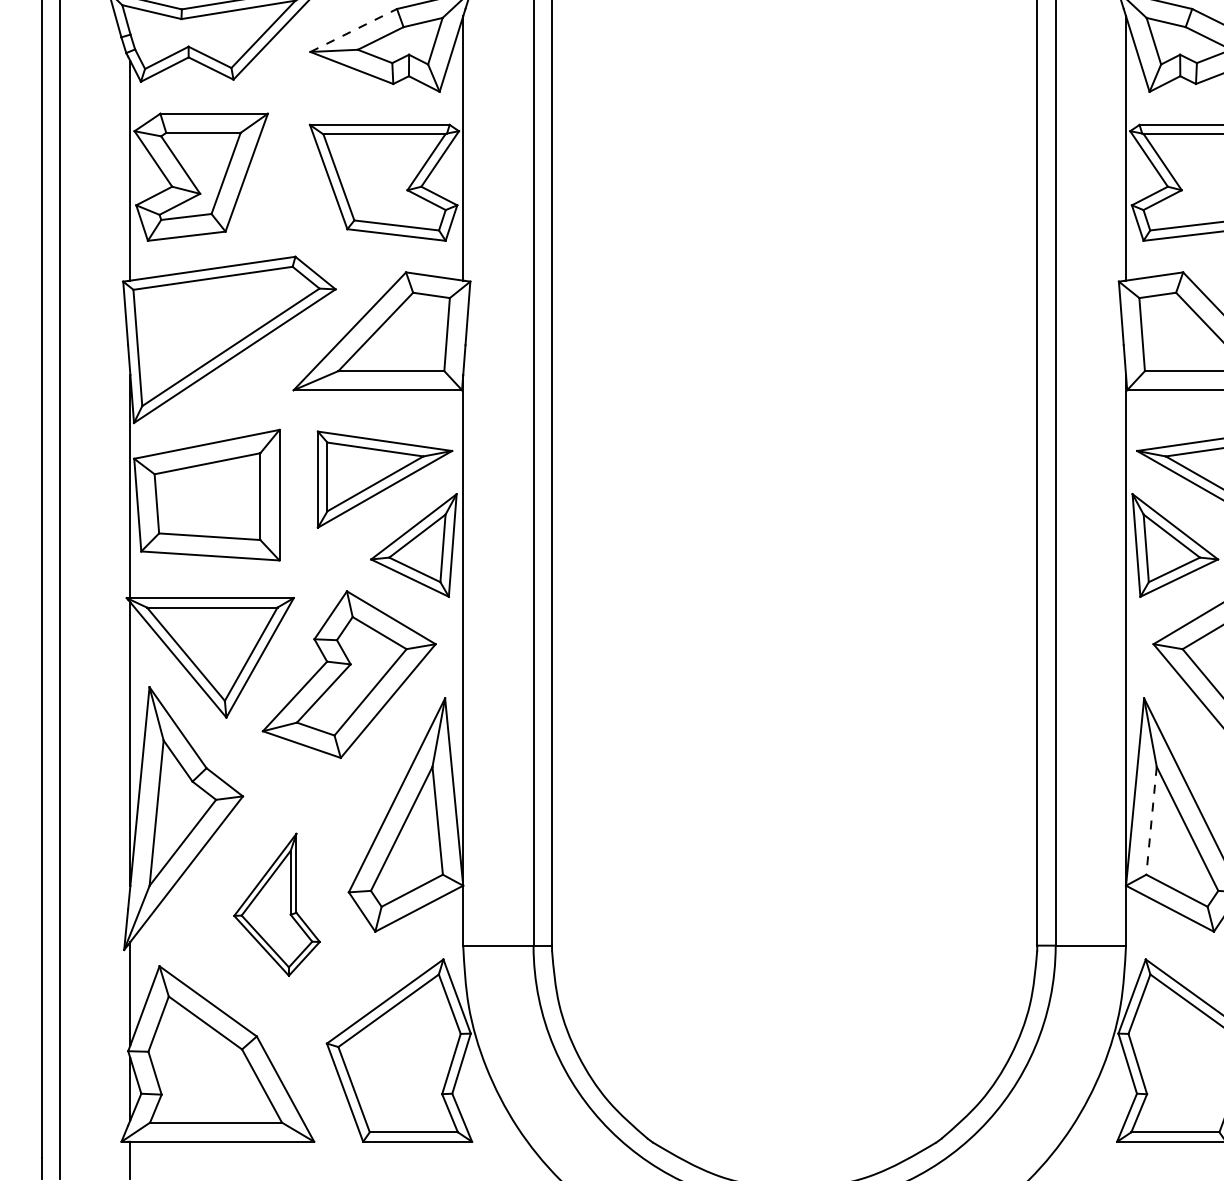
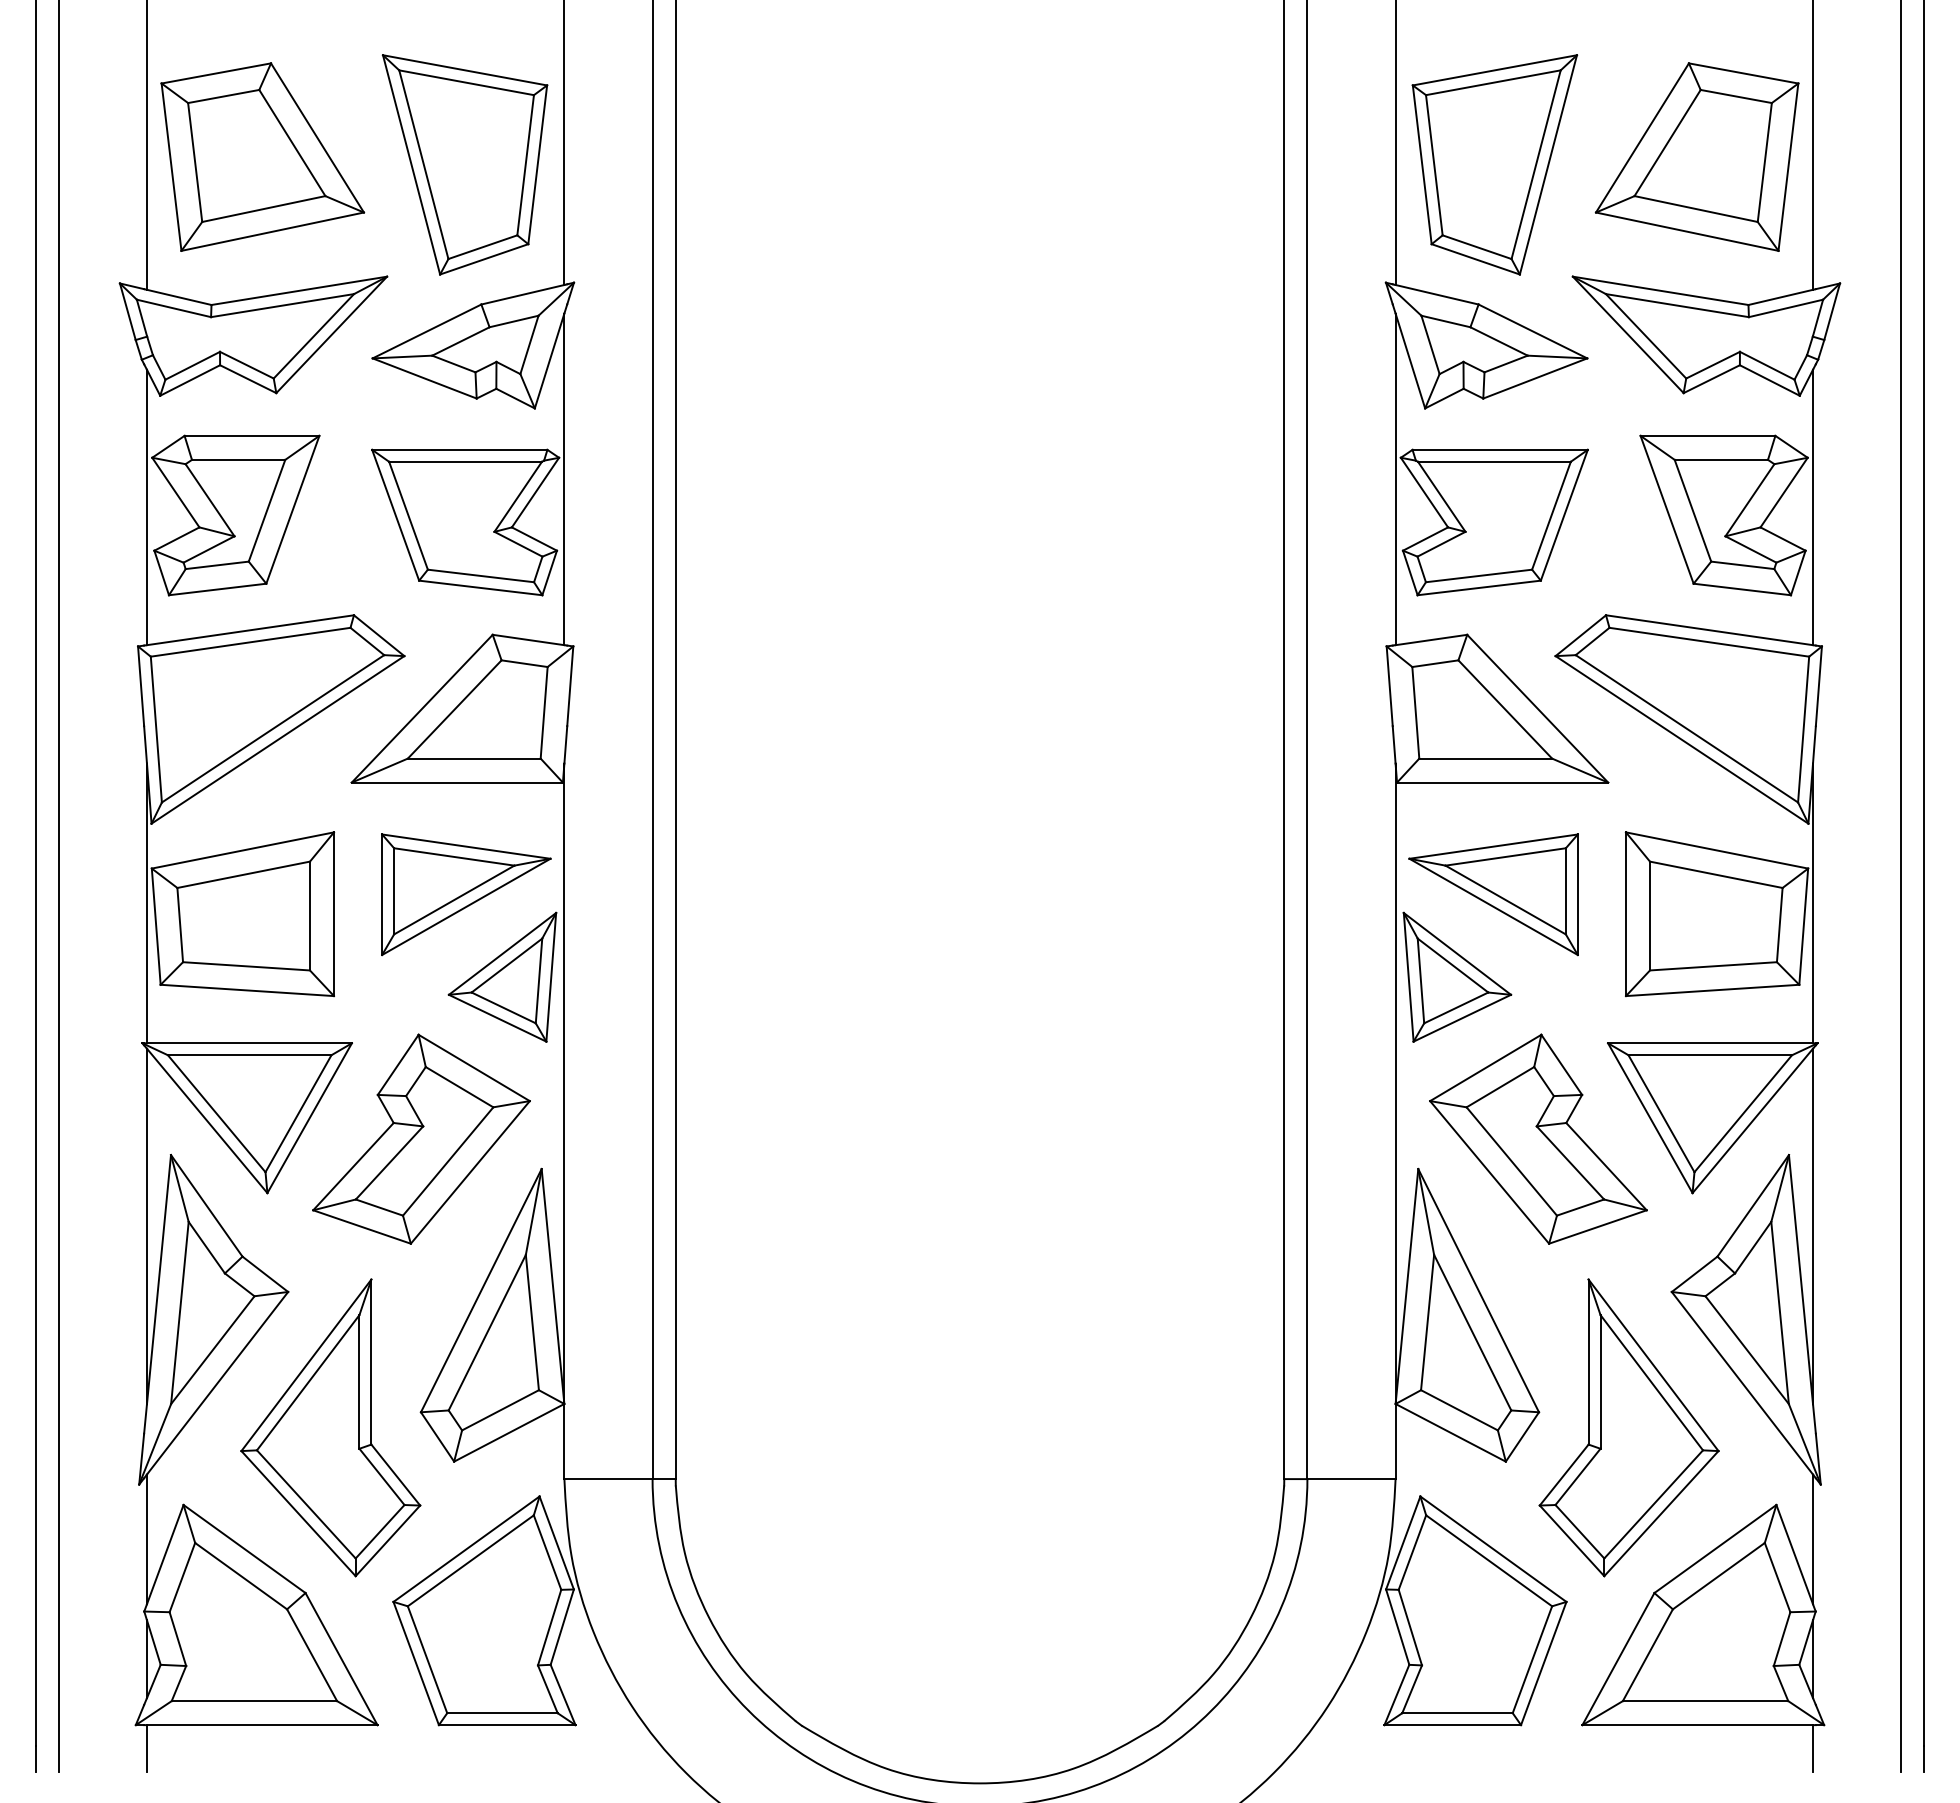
line: (354, 30) -> (427, 331), dashed -> solid
line: (1151, 820) -> (1427, 1322), dashed -> solid
part: (276, 904) -> (330, 1427), size x1.67

